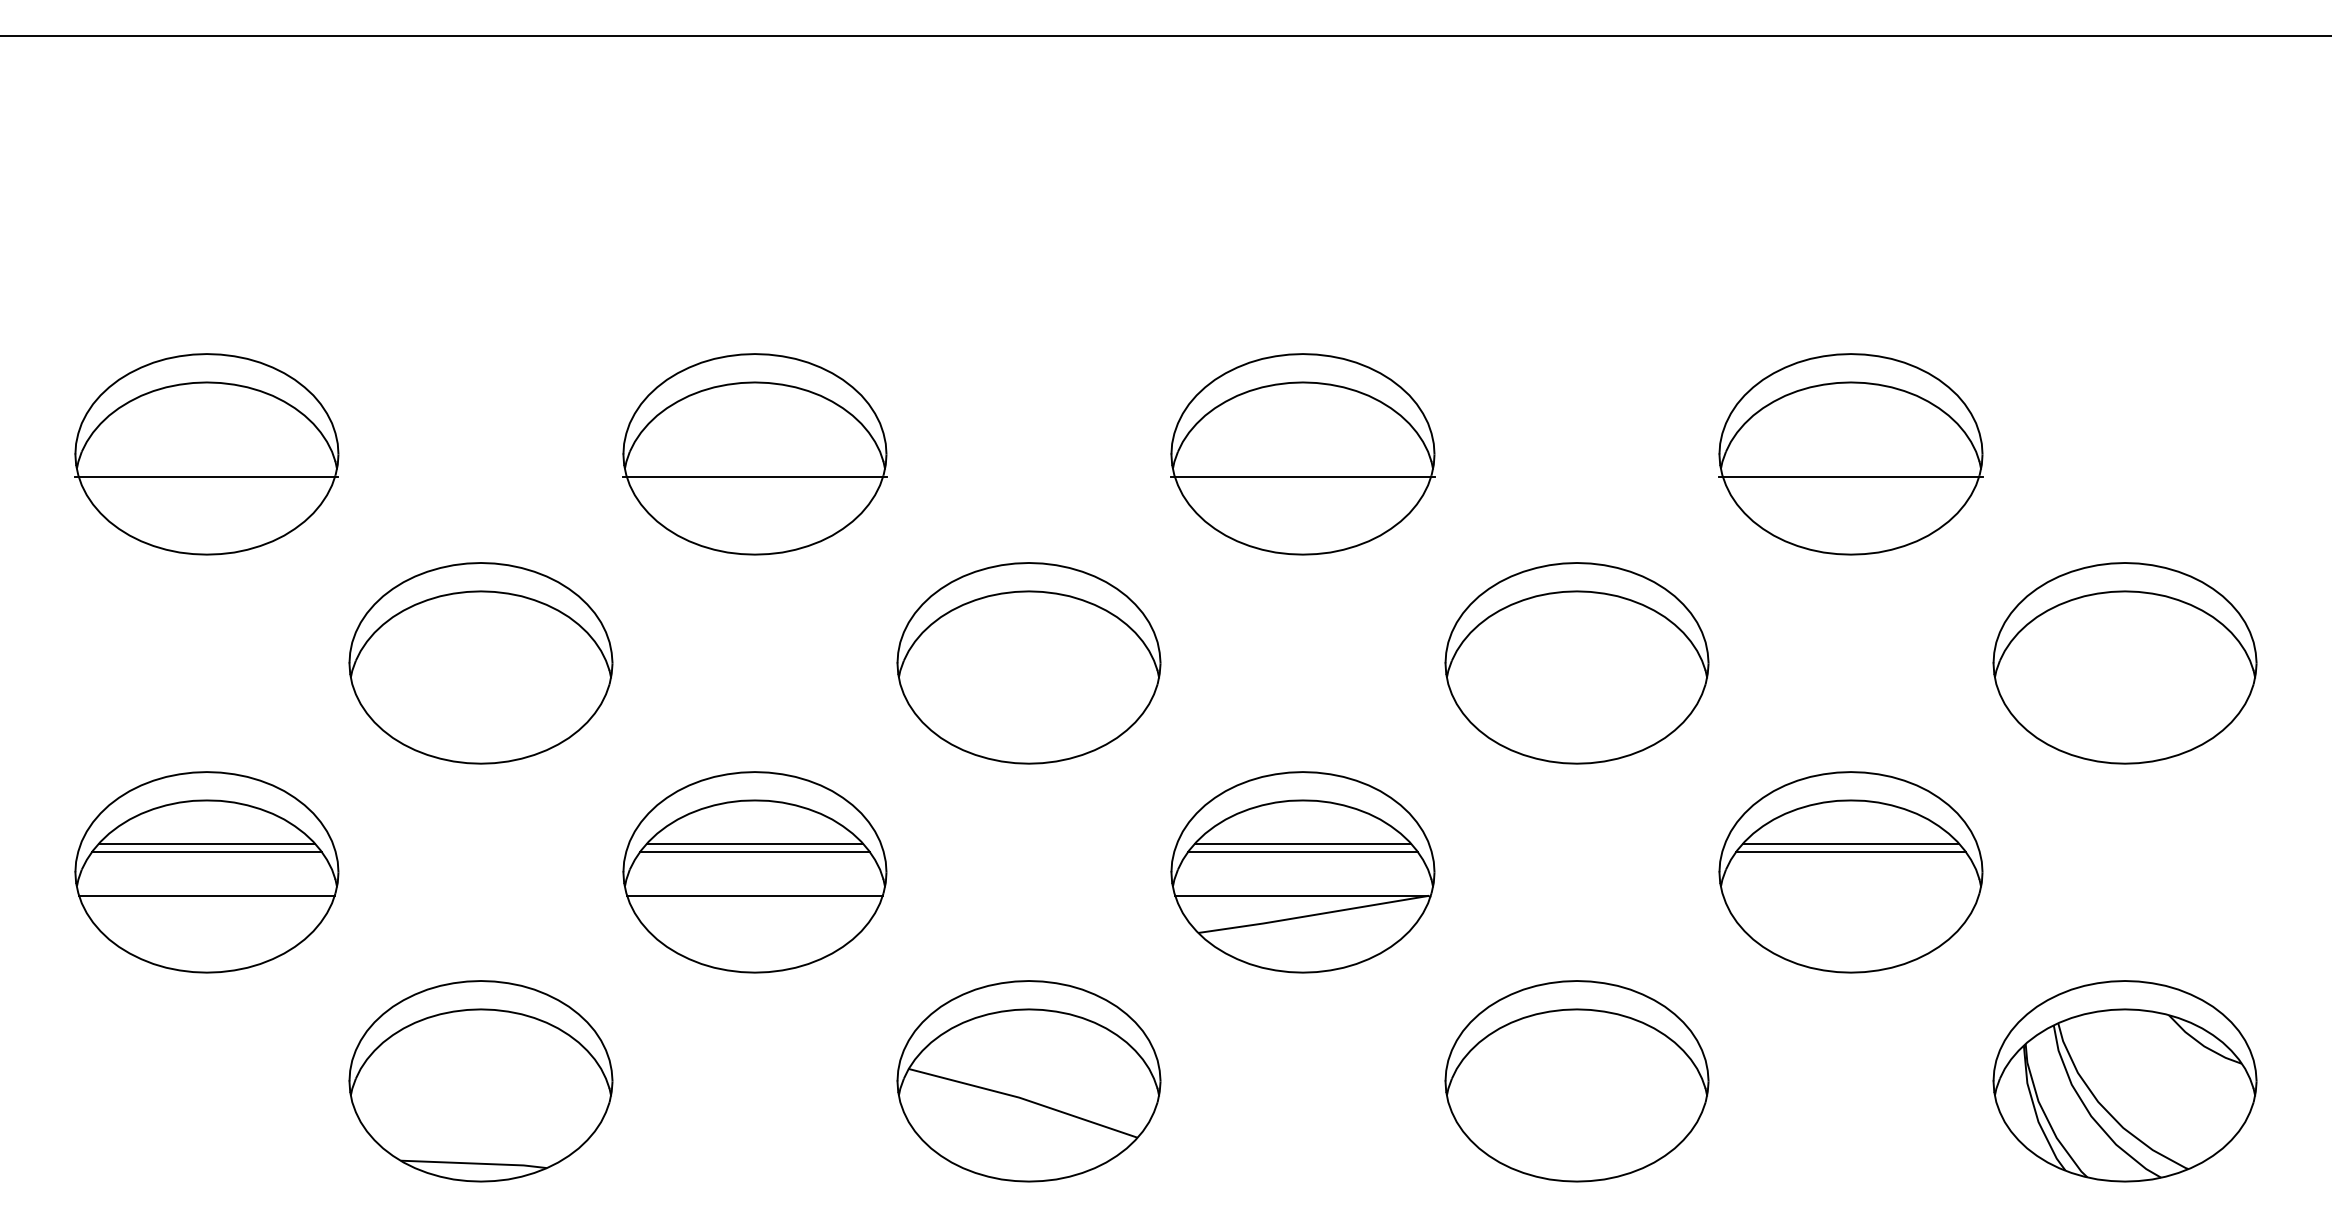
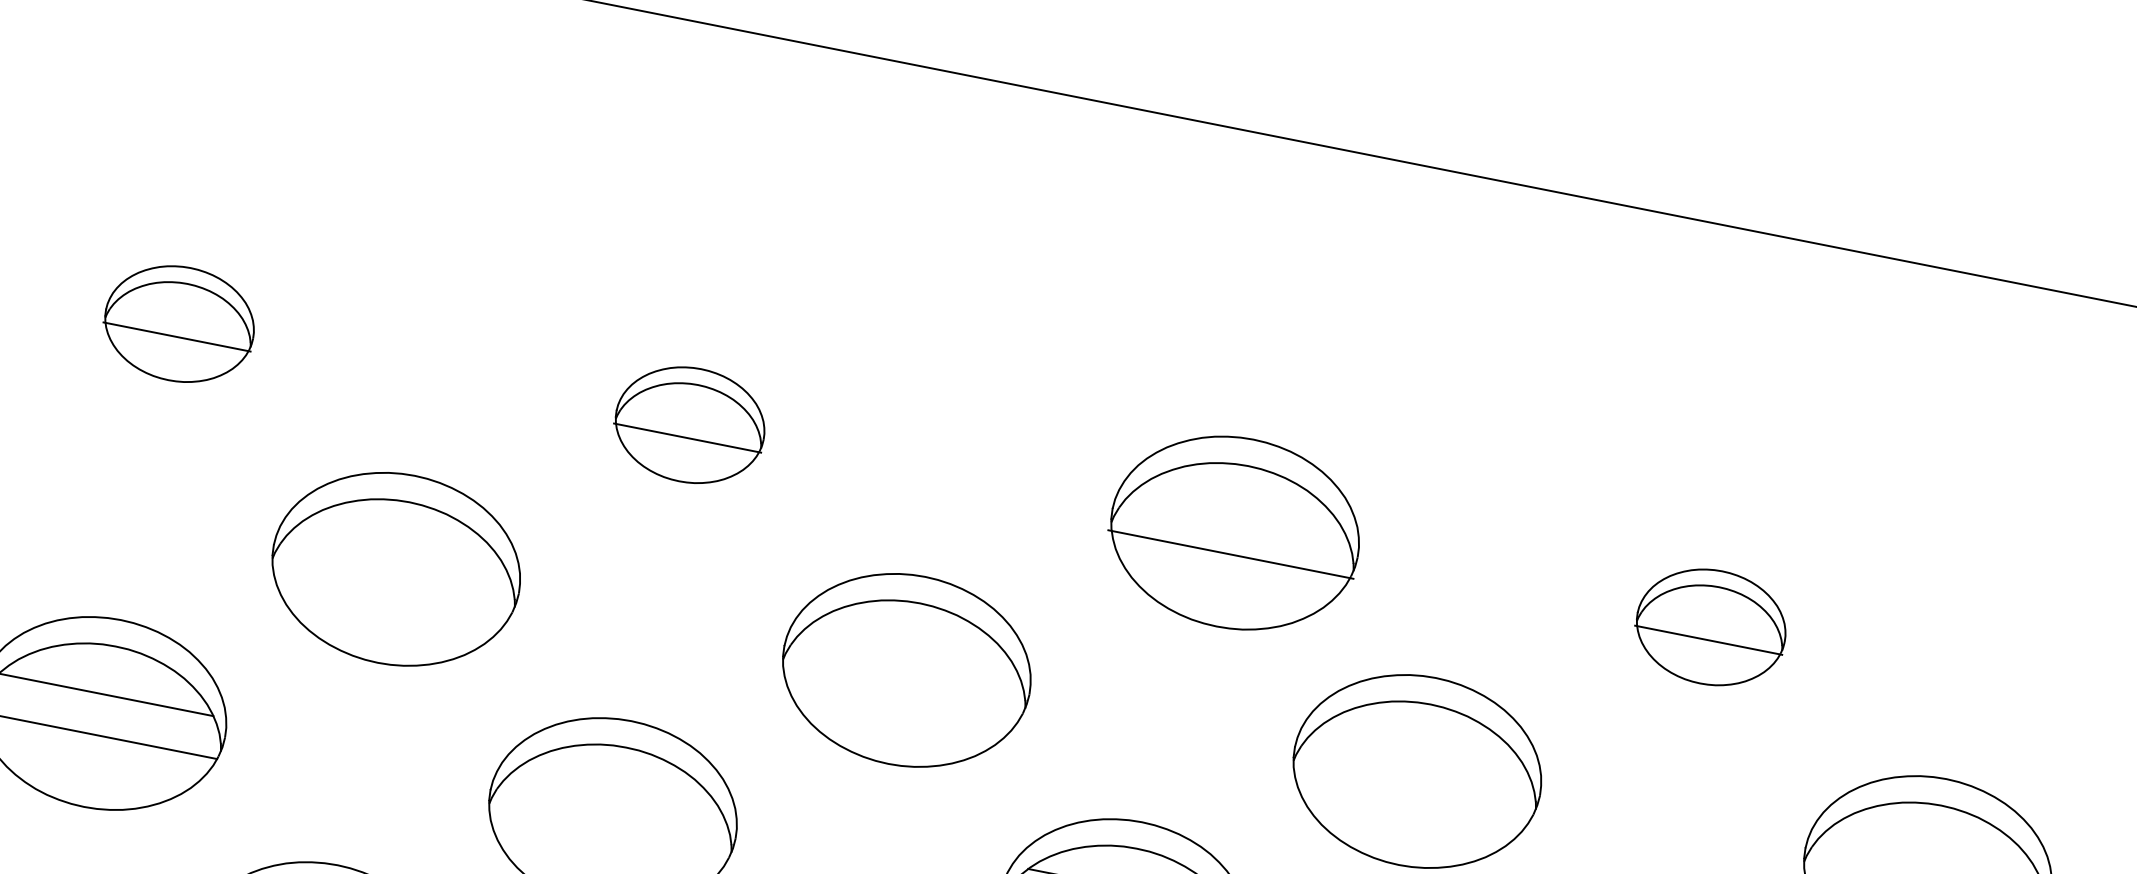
part: (206, 454) -> (179, 324), size x0.6
part: (754, 454) -> (689, 425), size x0.6
part: (1302, 454) -> (1234, 533), moved
part: (1850, 454) -> (1710, 627), size x0.6
line: (206, 843) -> (107, 686), removed
line: (754, 843) -> (617, 787), removed
line: (754, 852) -> (616, 796), removed
line: (754, 895) -> (608, 836), removed

